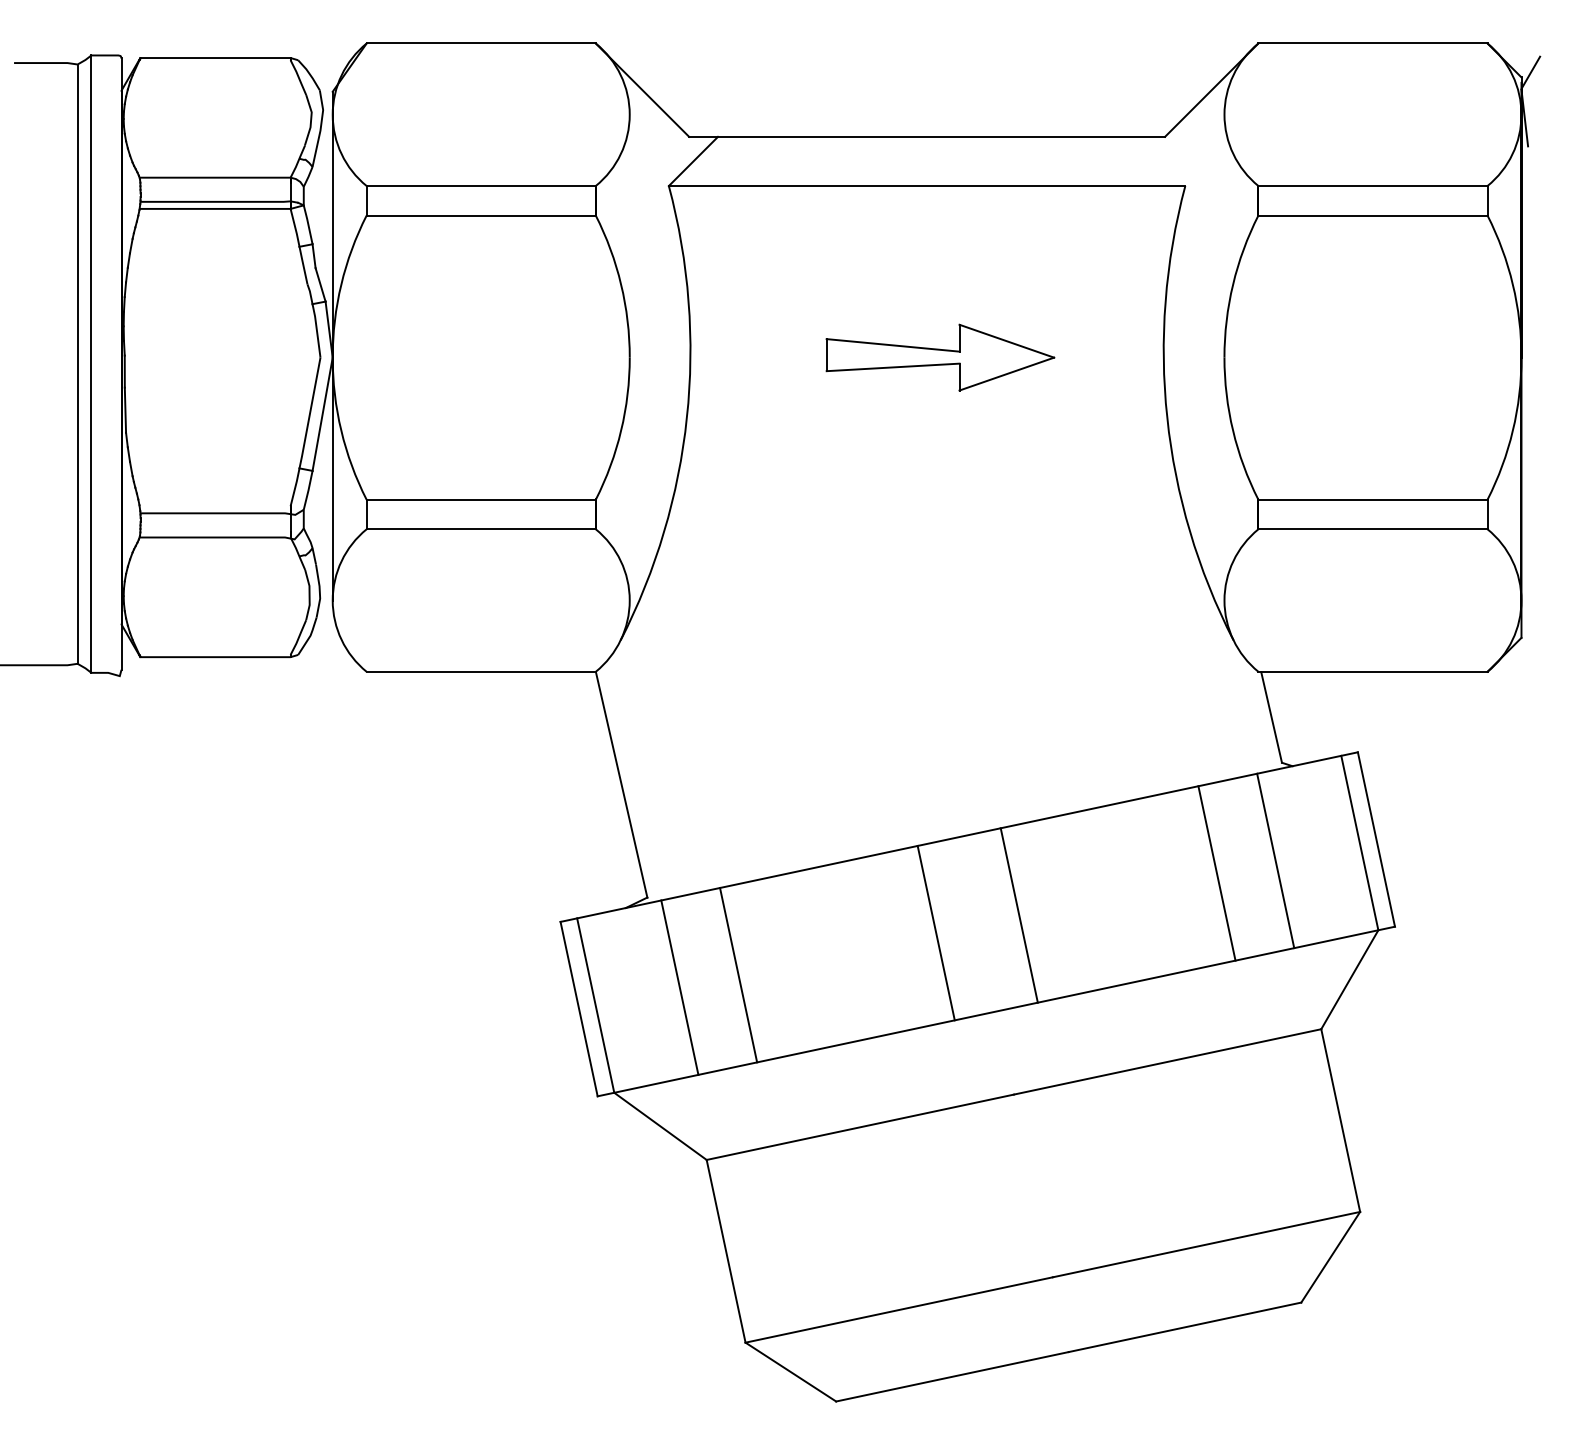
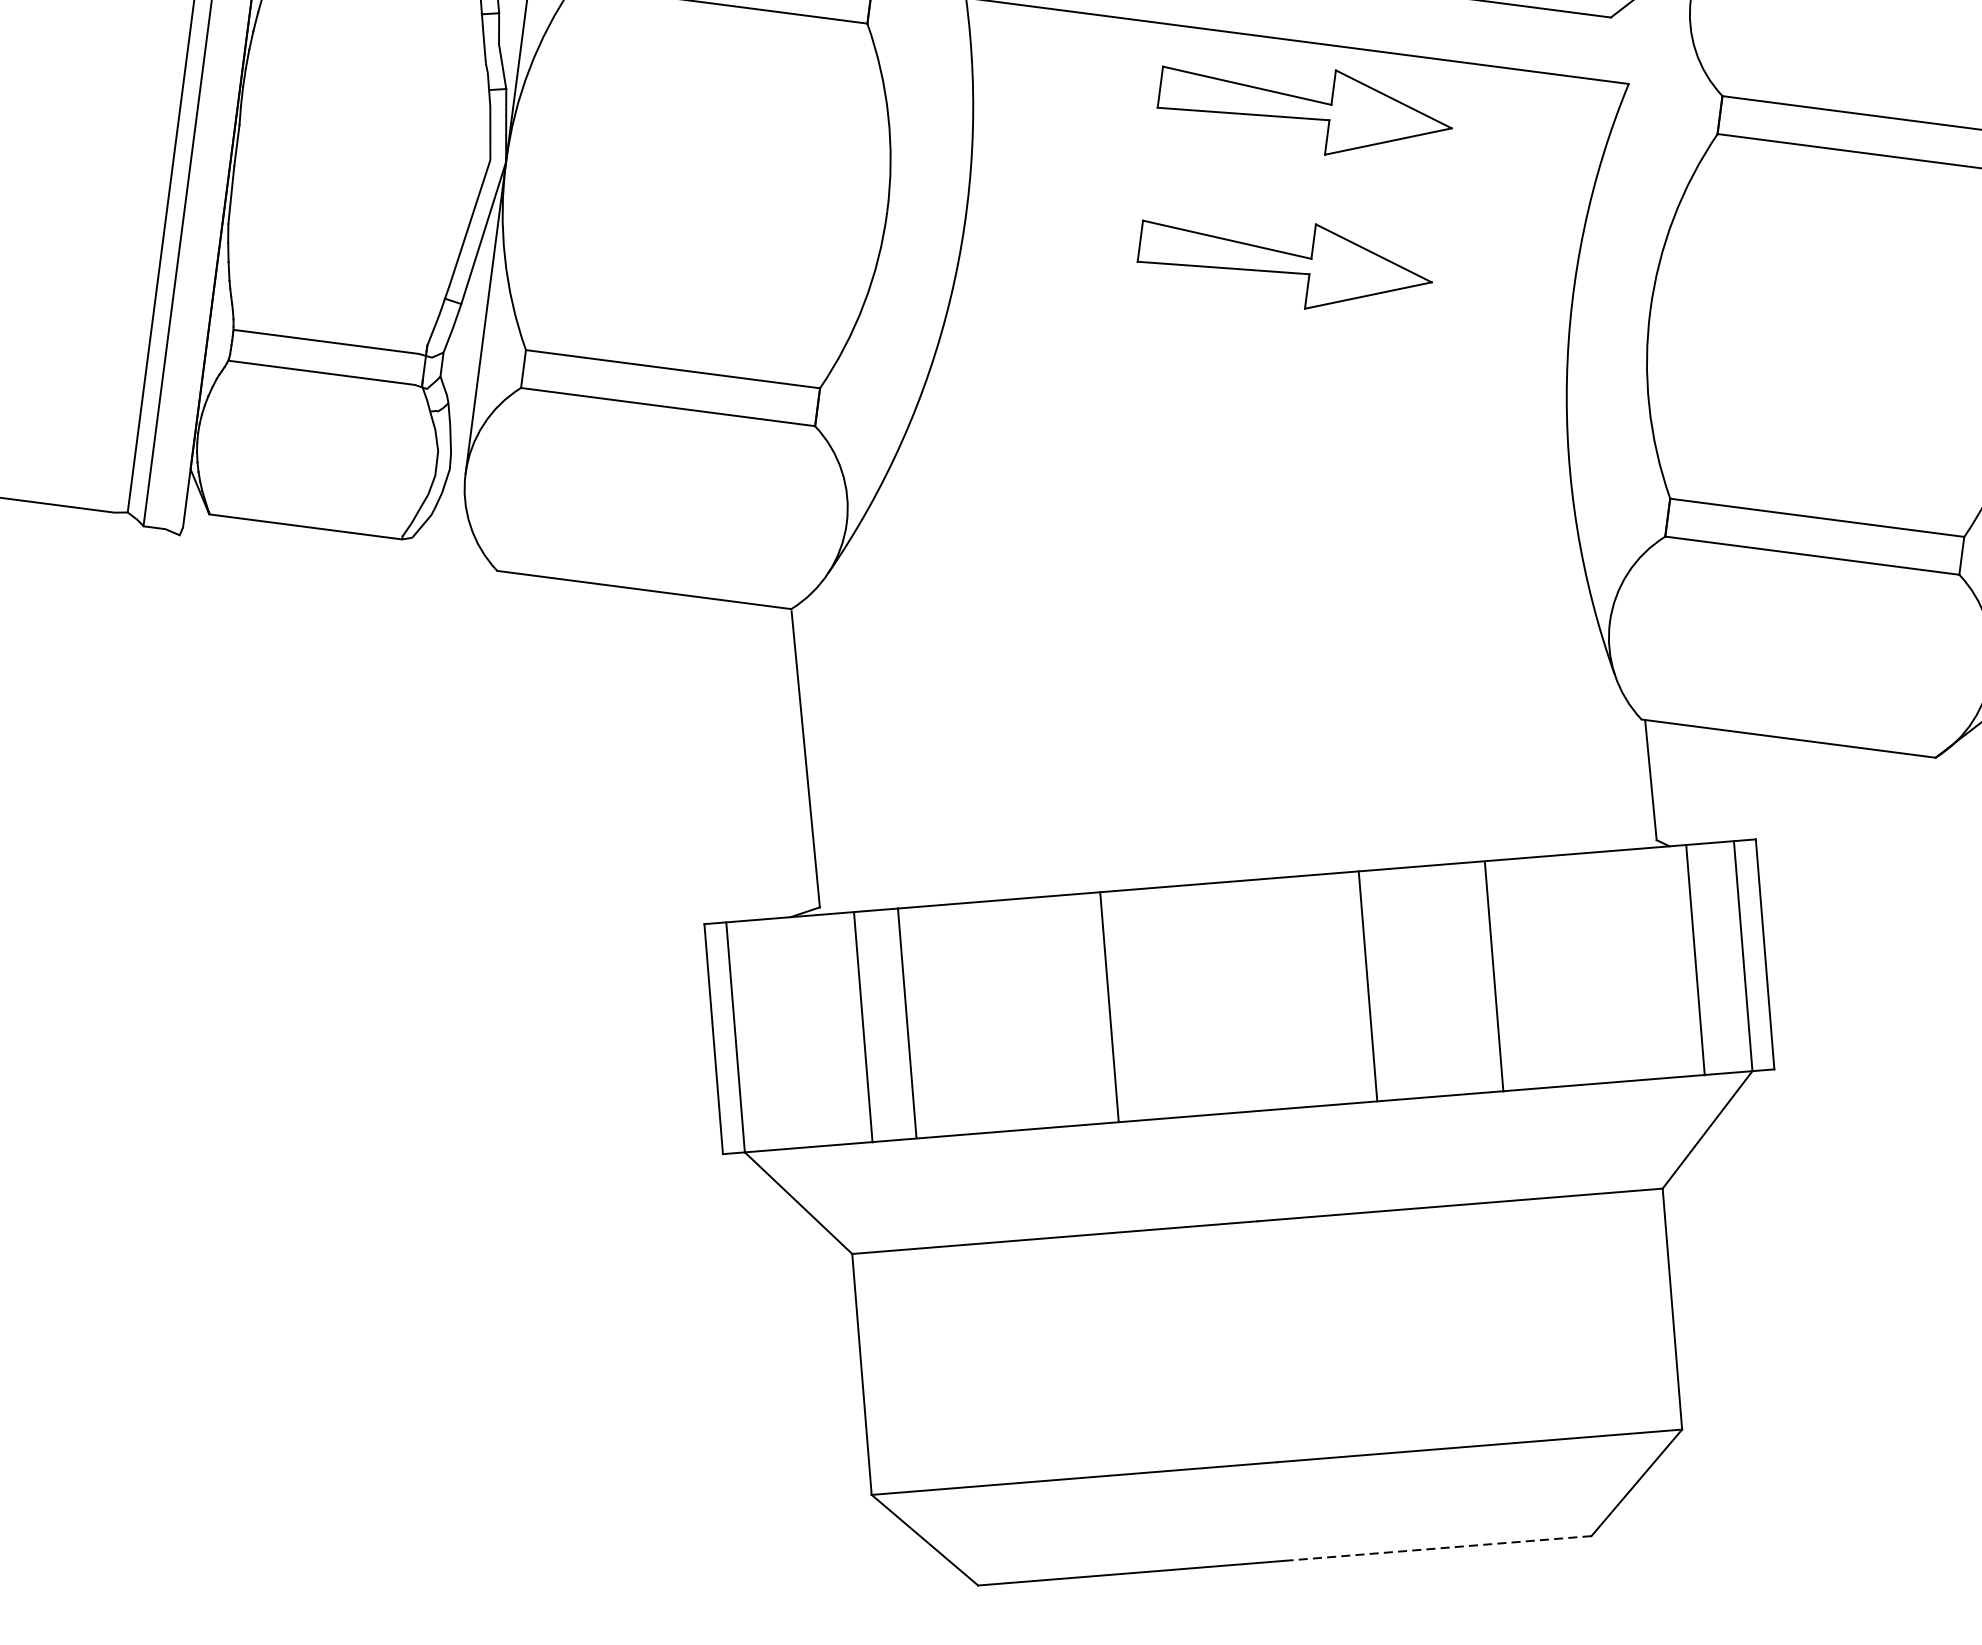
part: (940, 237) -> (1306, 109), added
line: (1275, 860) -> (1695, 959), moved
line: (1216, 873) -> (1493, 976), moved
line: (1018, 915) -> (1366, 986), moved
line: (935, 932) -> (1108, 1006), moved
line: (738, 975) -> (863, 1027), moved
line: (679, 987) -> (906, 1022), moved
line: (1185, 1327) -> (1438, 1548), solid -> dashed

